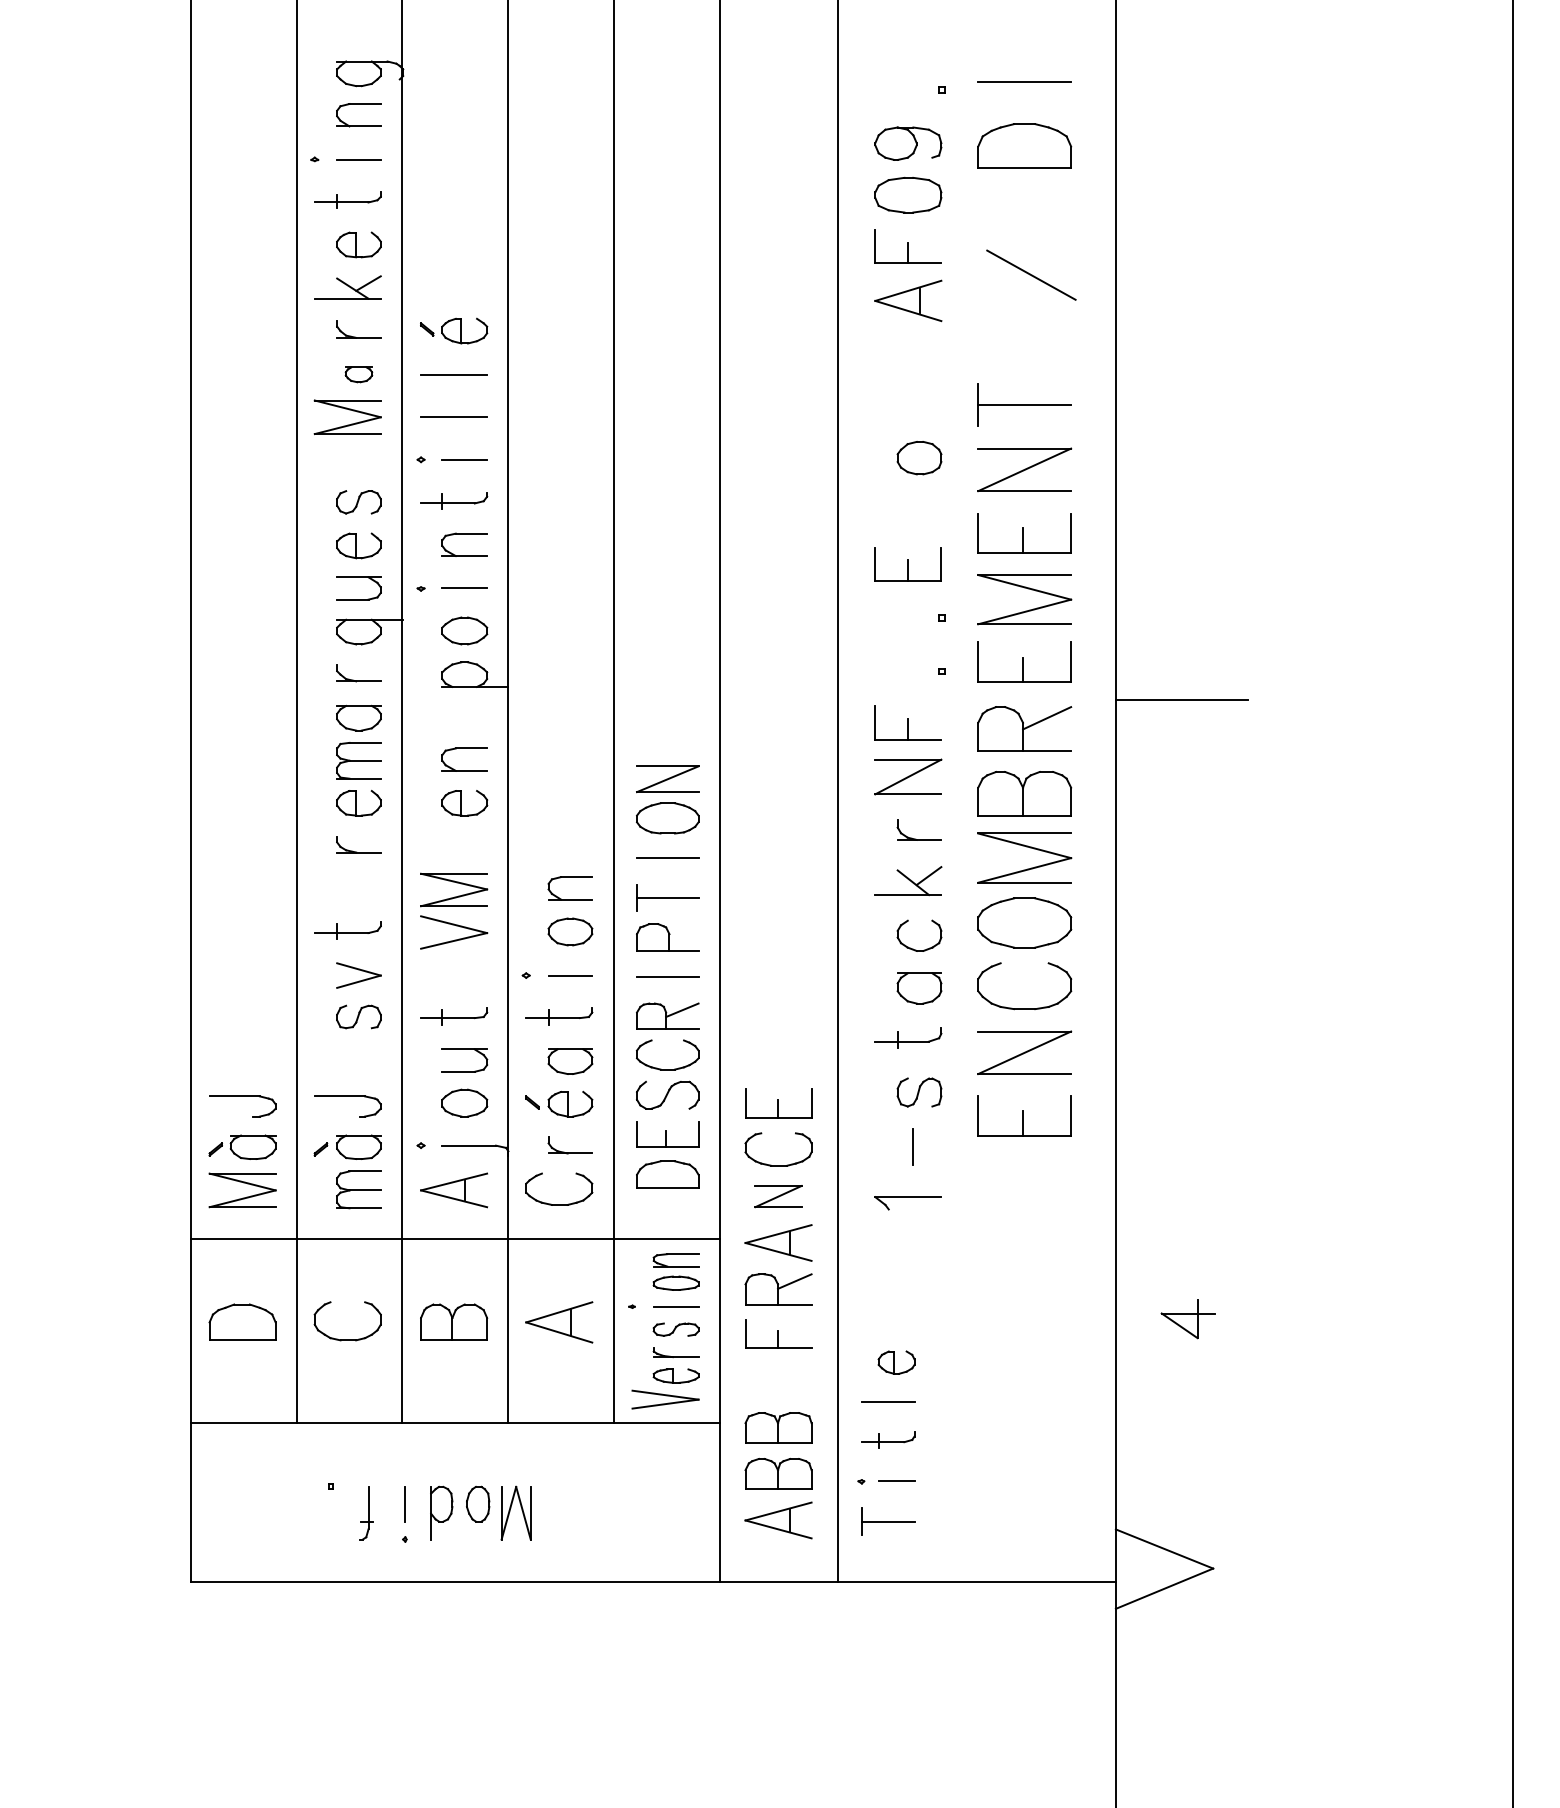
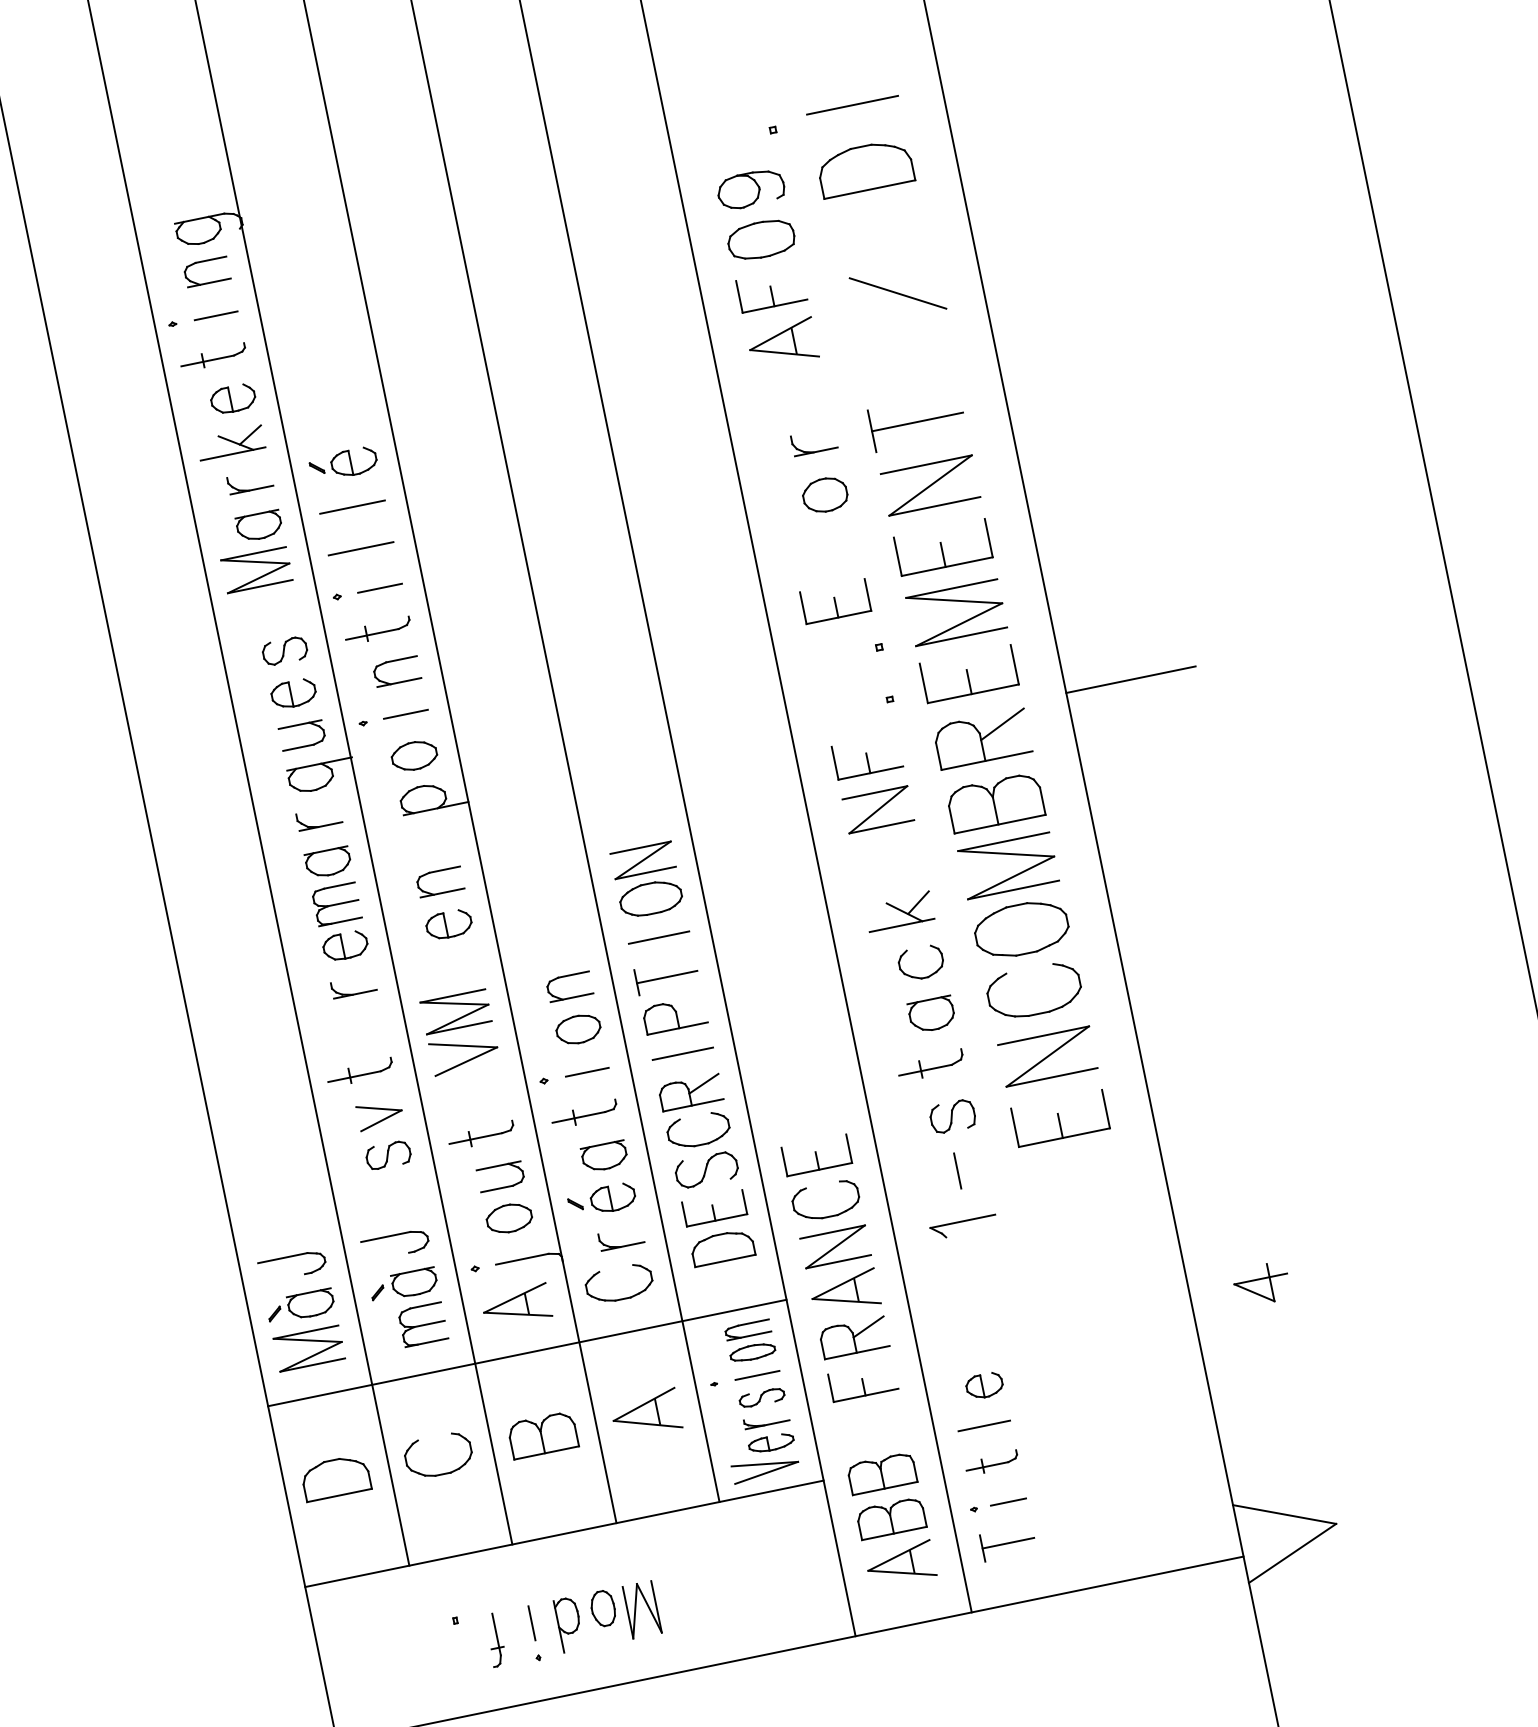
part: (358, 374) -> (258, 526), size x1.67
part: (915, 838) -> (812, 451), moved
part: (778, 1196) -> (835, 1246), size x1.43

